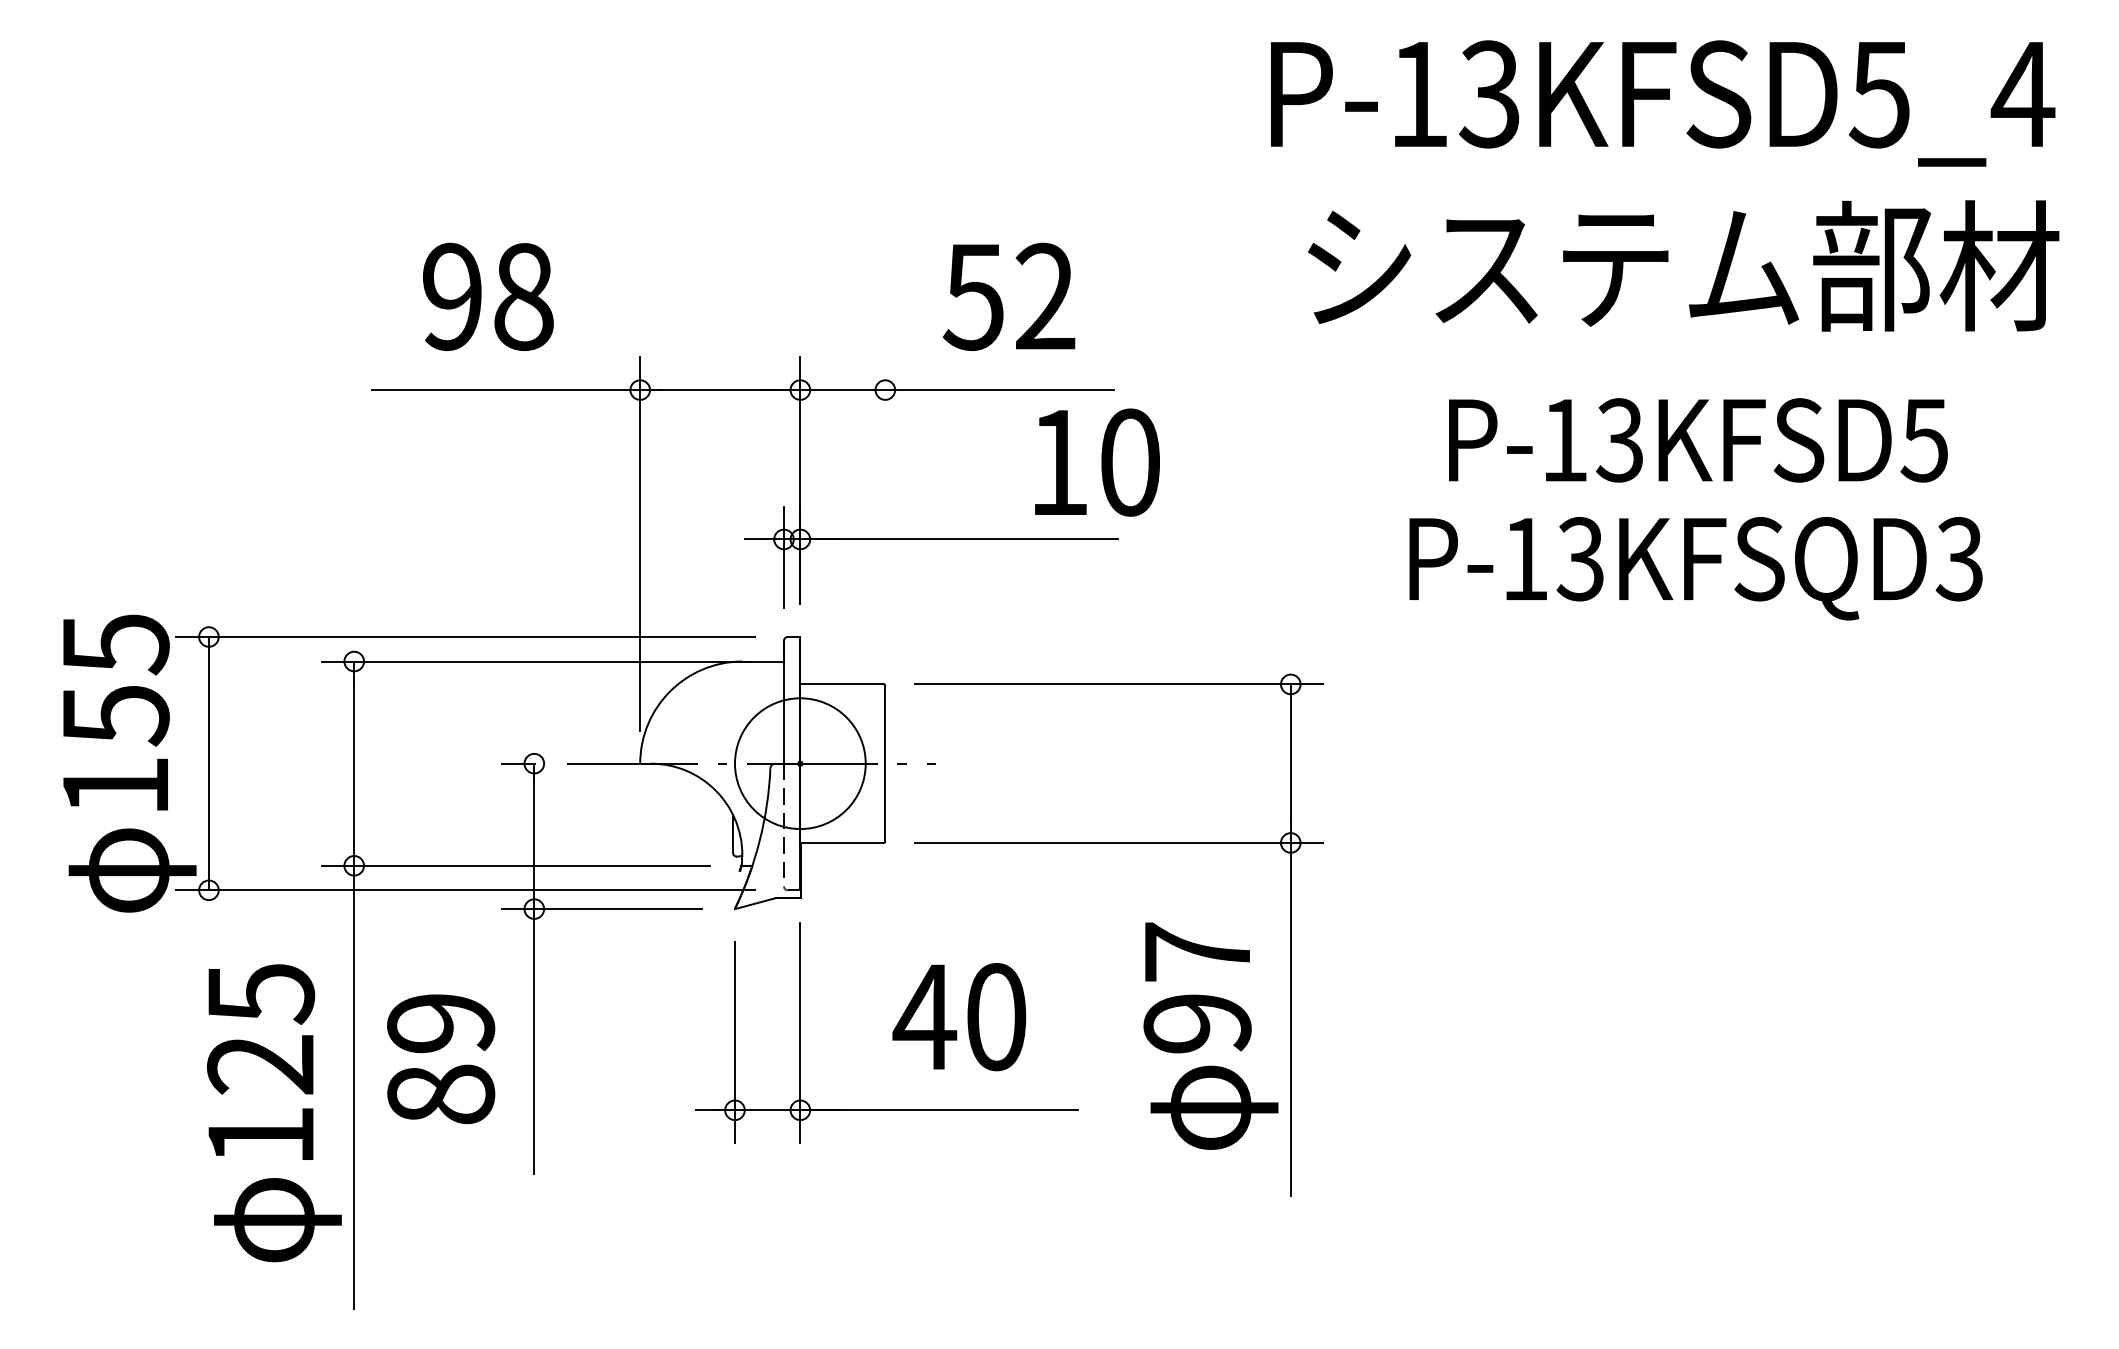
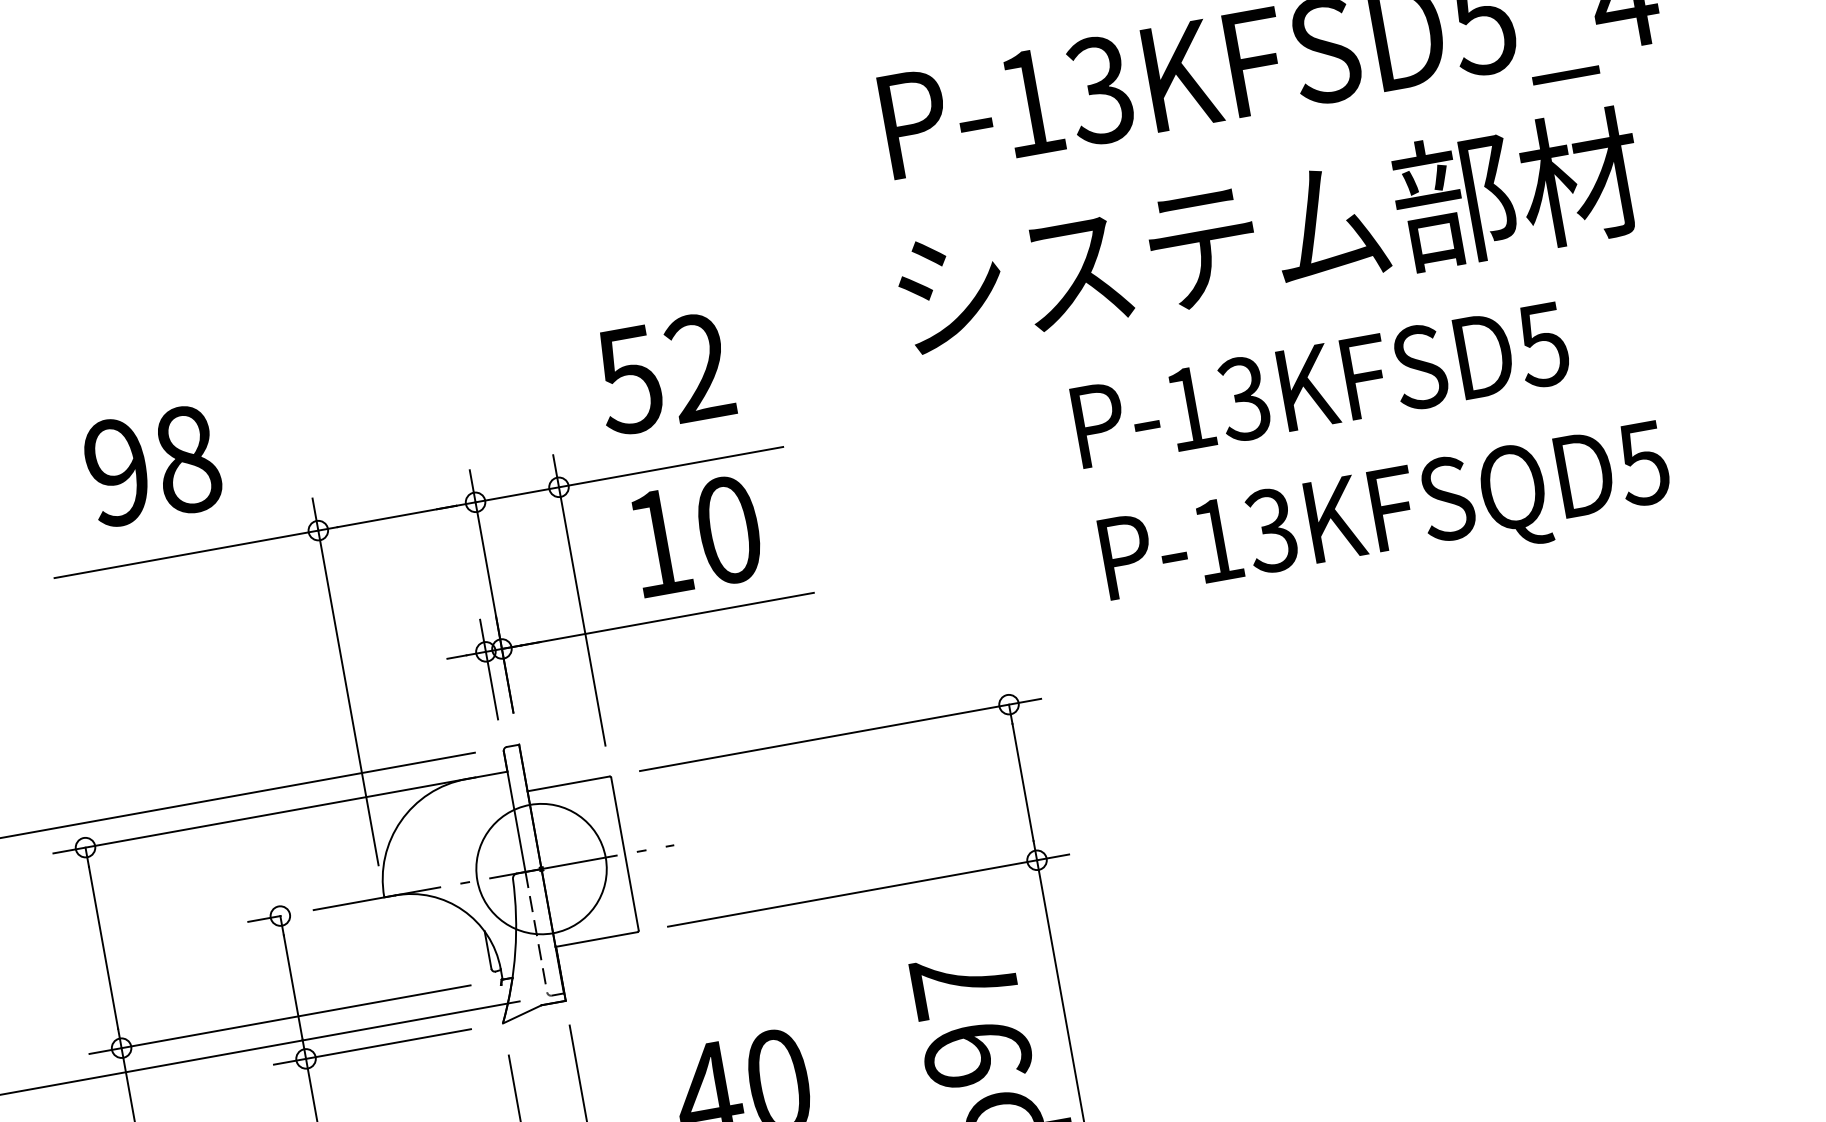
text: (1683, 265) -> (1269, 233), moved
text: (1698, 440) -> (1321, 385), moved
text: (1097, 462) -> (696, 535), moved
line: (885, 505) -> (579, 600), added
text: (1958, 559) -> (1642, 464), P-13KFSQD3 -> P-13KFSQD5

